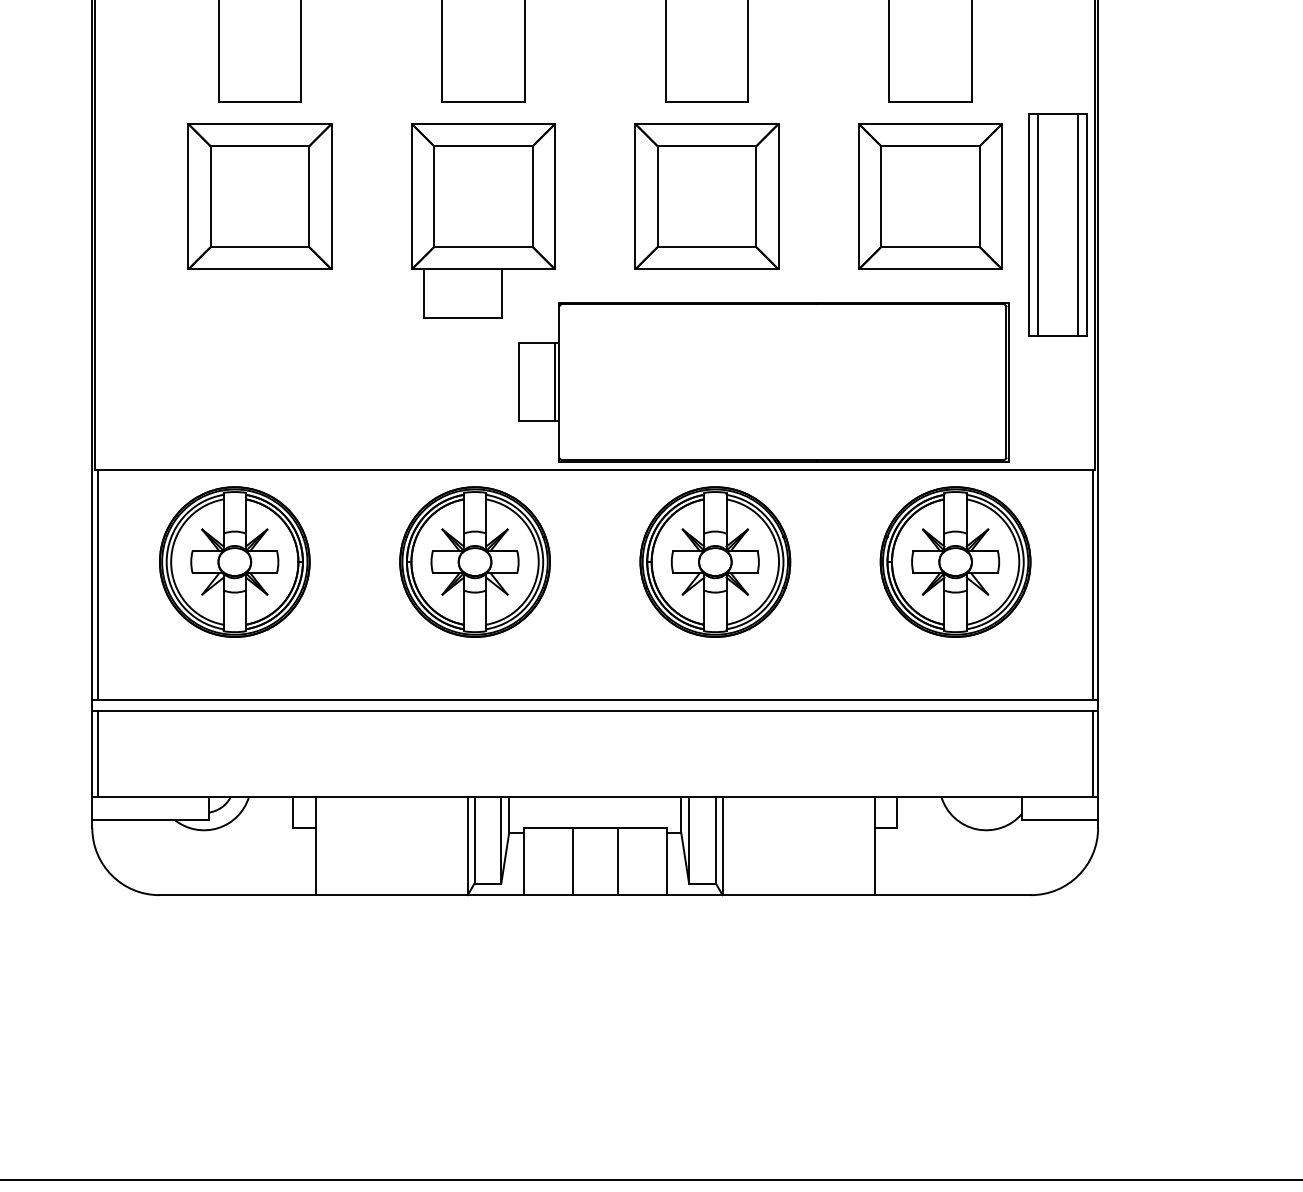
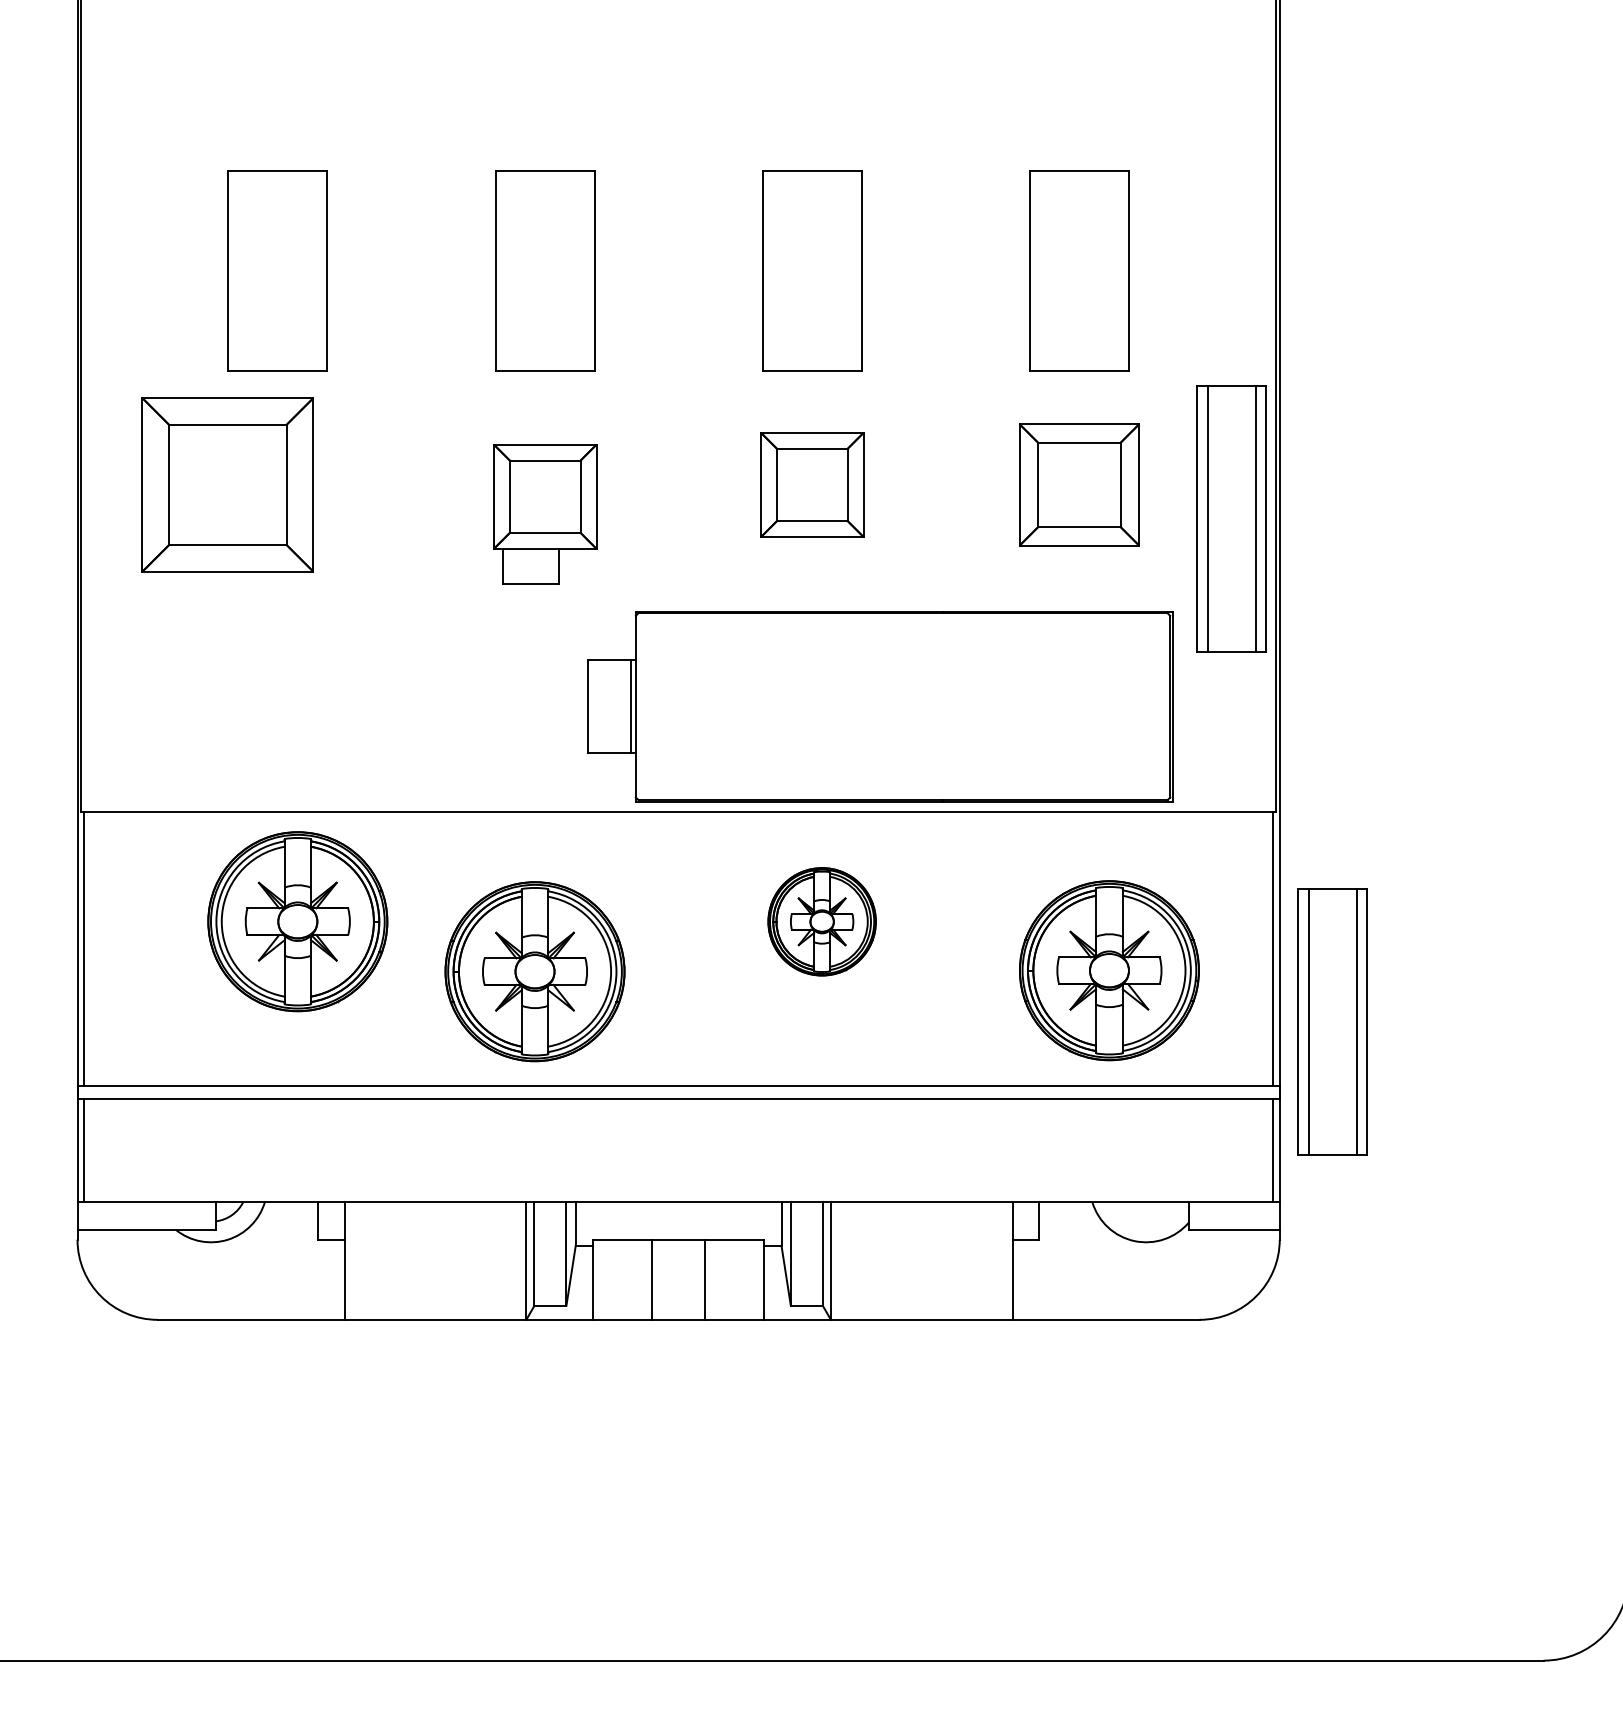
part: (259, 196) -> (227, 484), moved
part: (707, 196) -> (812, 484), size x0.6
part: (930, 196) -> (1079, 484), size x0.7
part: (483, 221) -> (545, 514), size x0.6
part: (234, 561) -> (297, 921), moved
part: (474, 561) -> (534, 971), moved
part: (714, 561) -> (821, 921), size x0.6
part: (955, 561) -> (1109, 970), moved
part: (1142, 645) -> (1332, 1021), added

